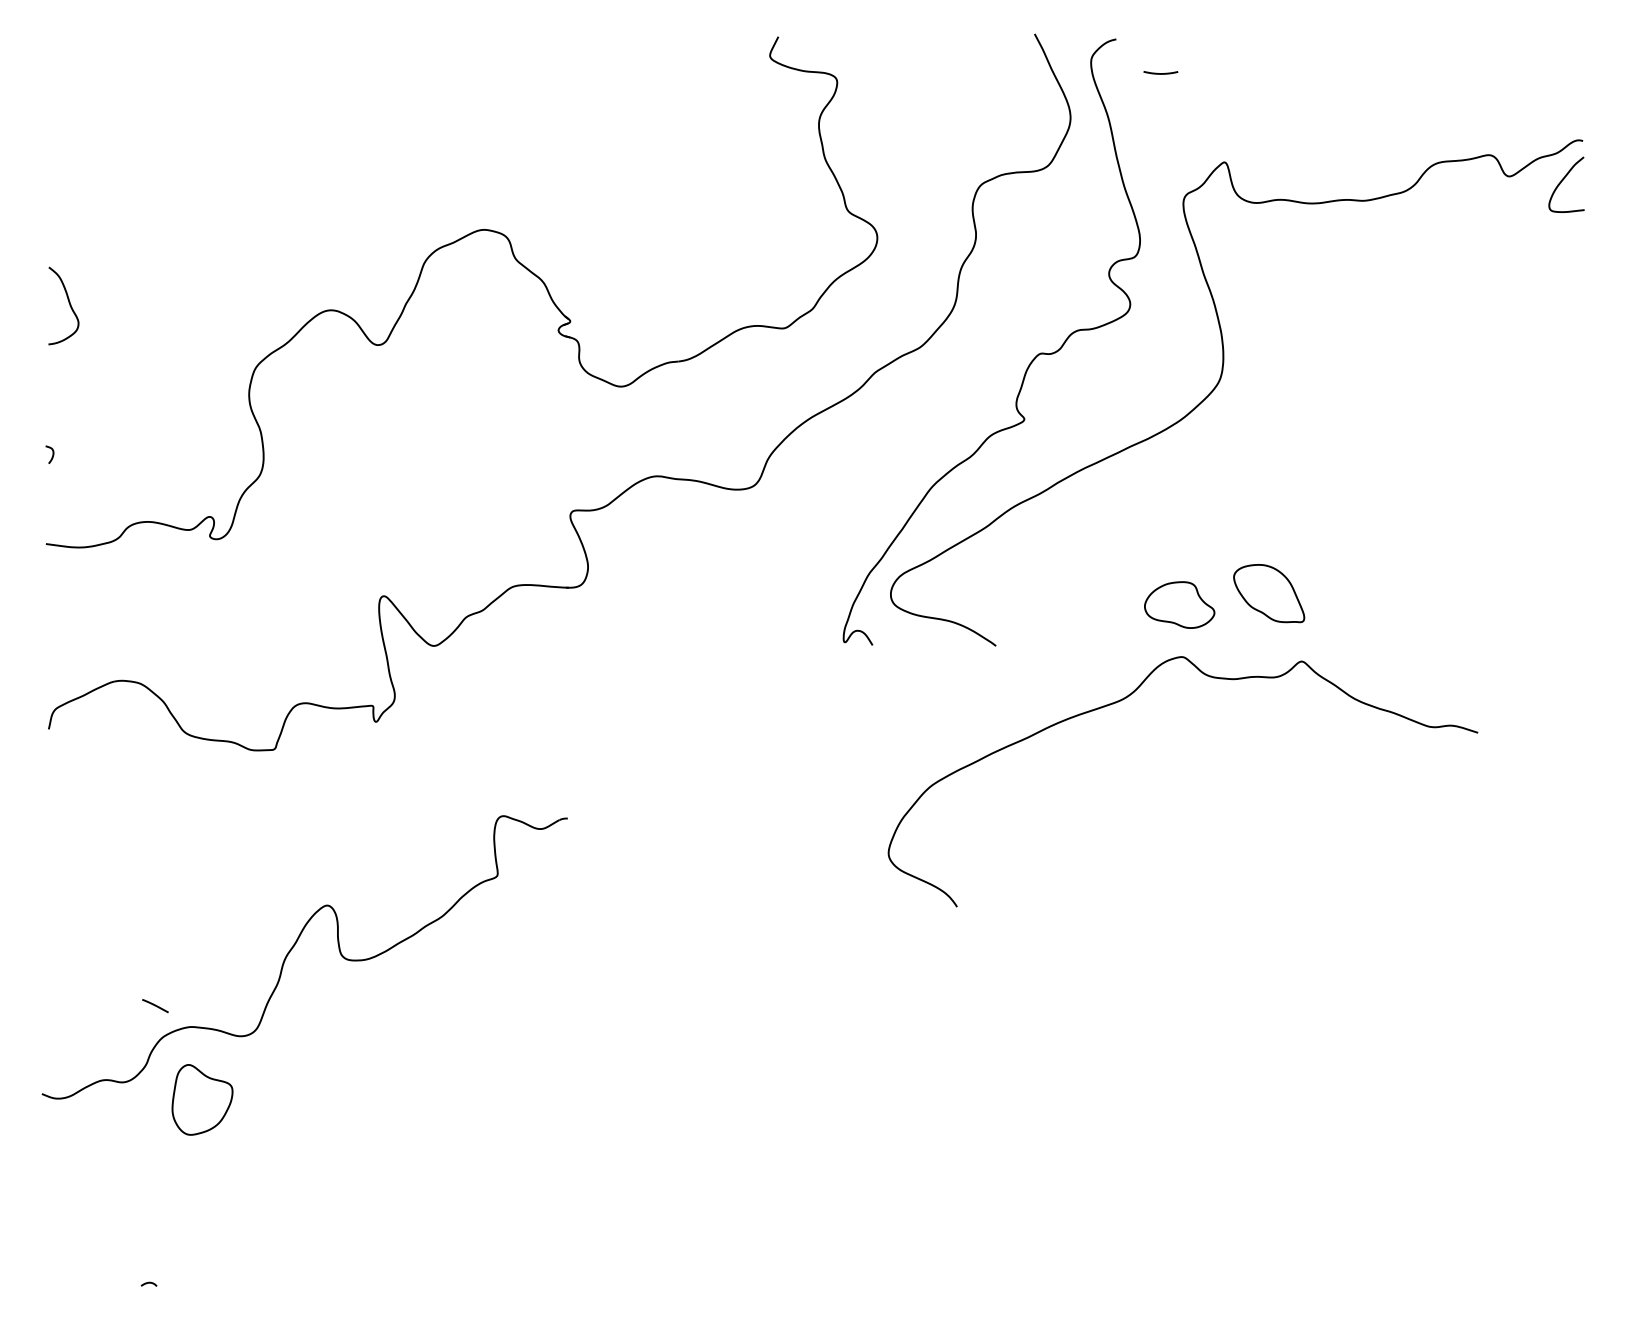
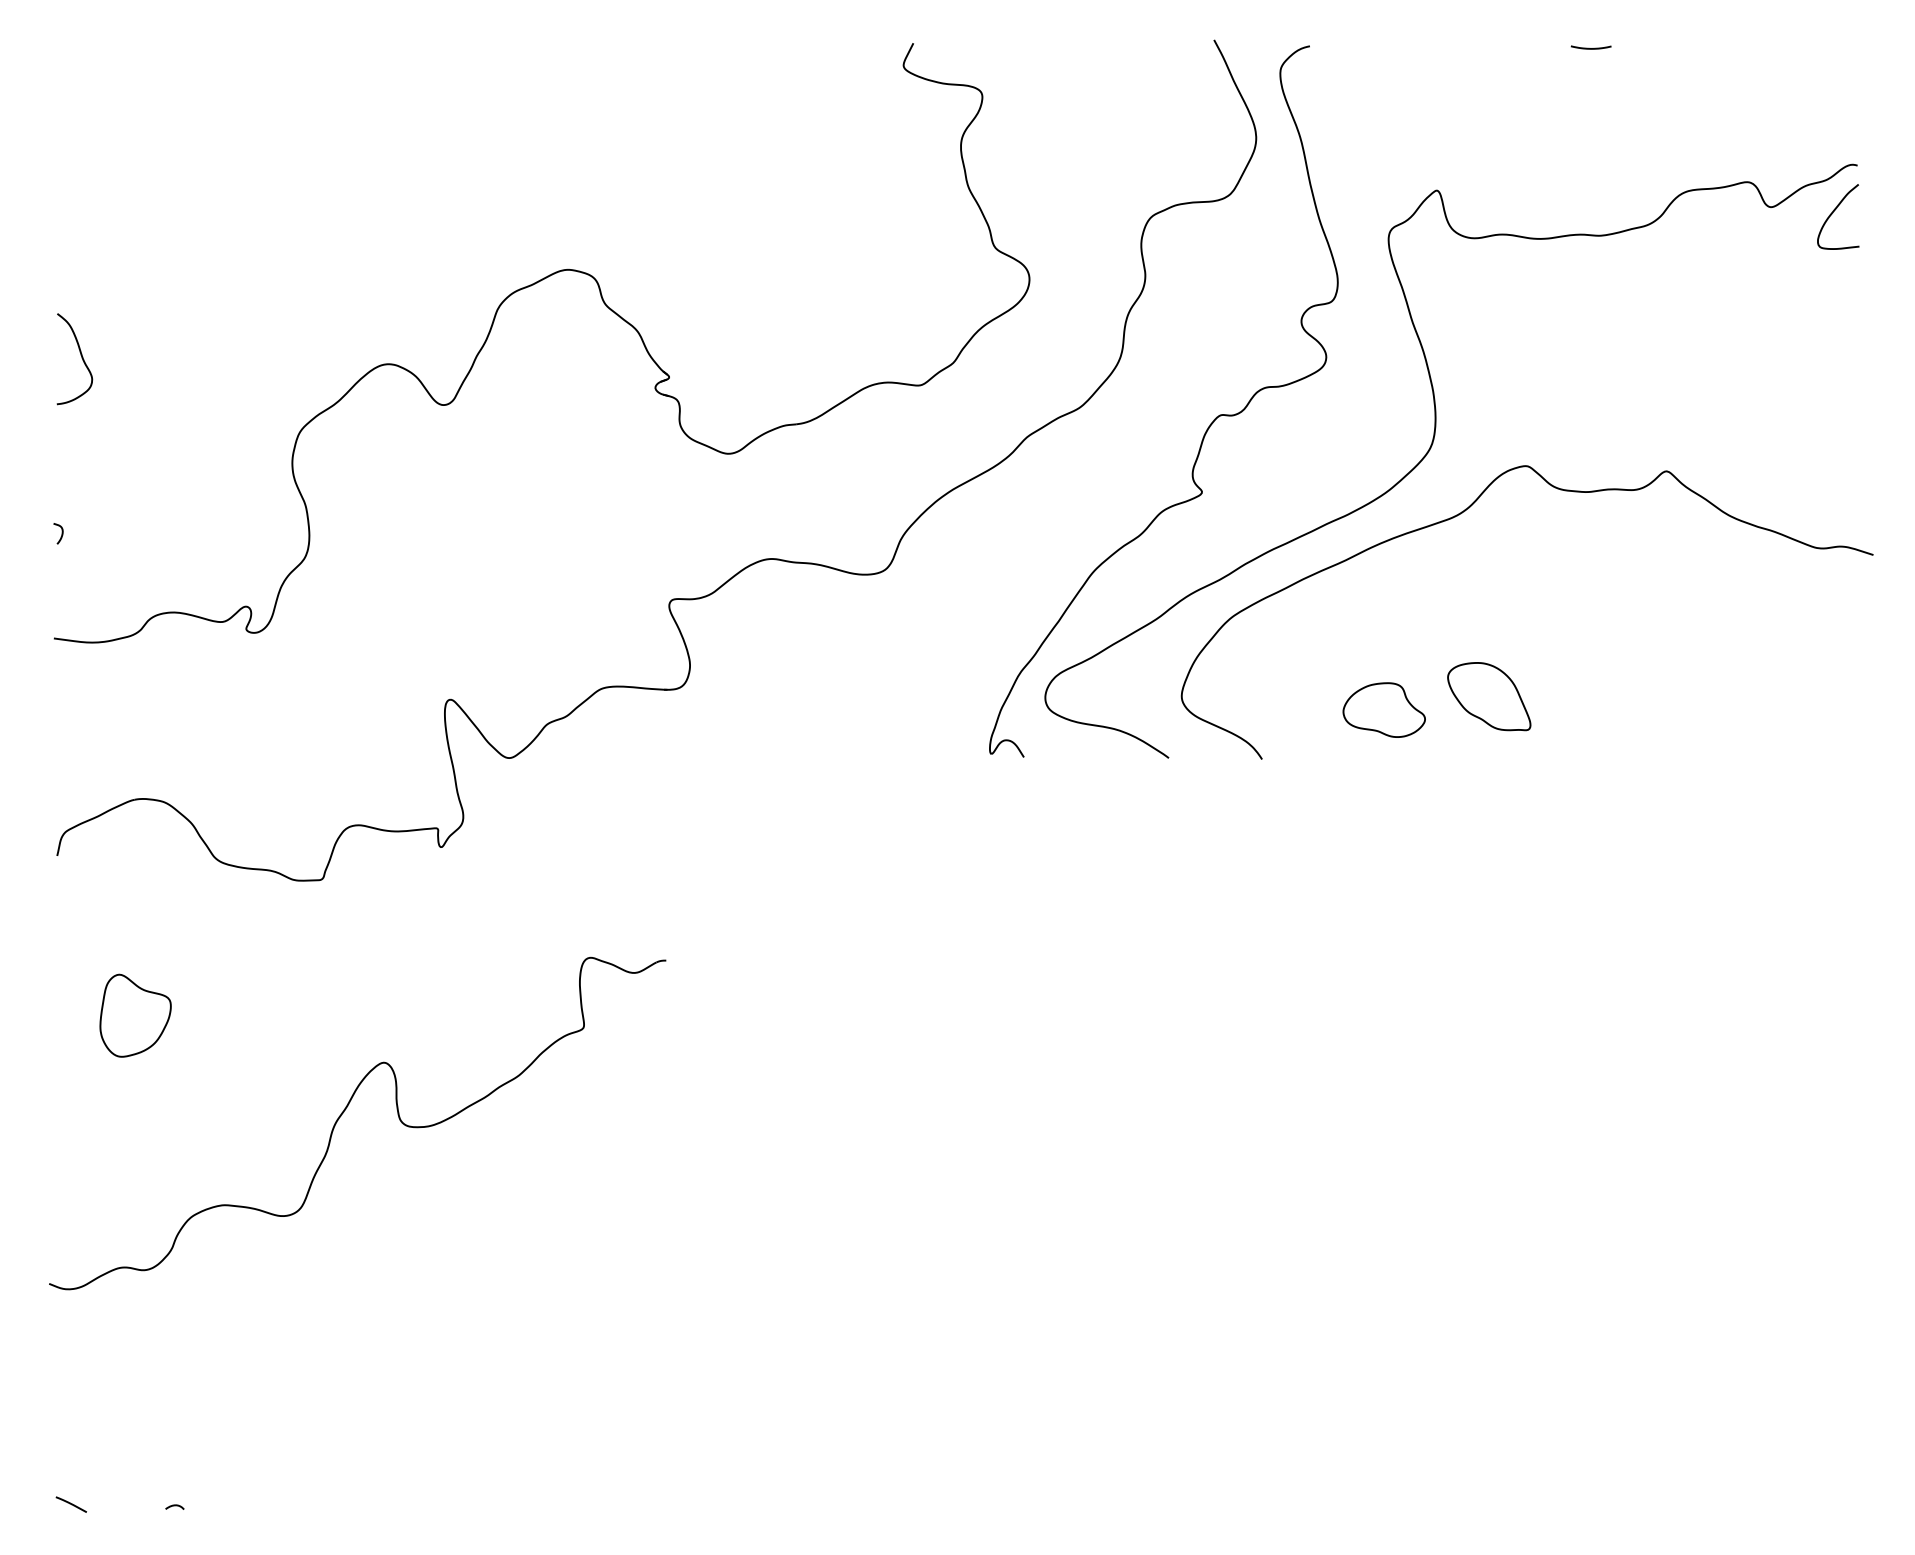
curve: (1159, 72) -> (1589, 47), moved
curve: (1127, 697) -> (1462, 513), moved
line: (154, 1005) -> (70, 1504), moved
part: (202, 1099) -> (135, 1015), moved

